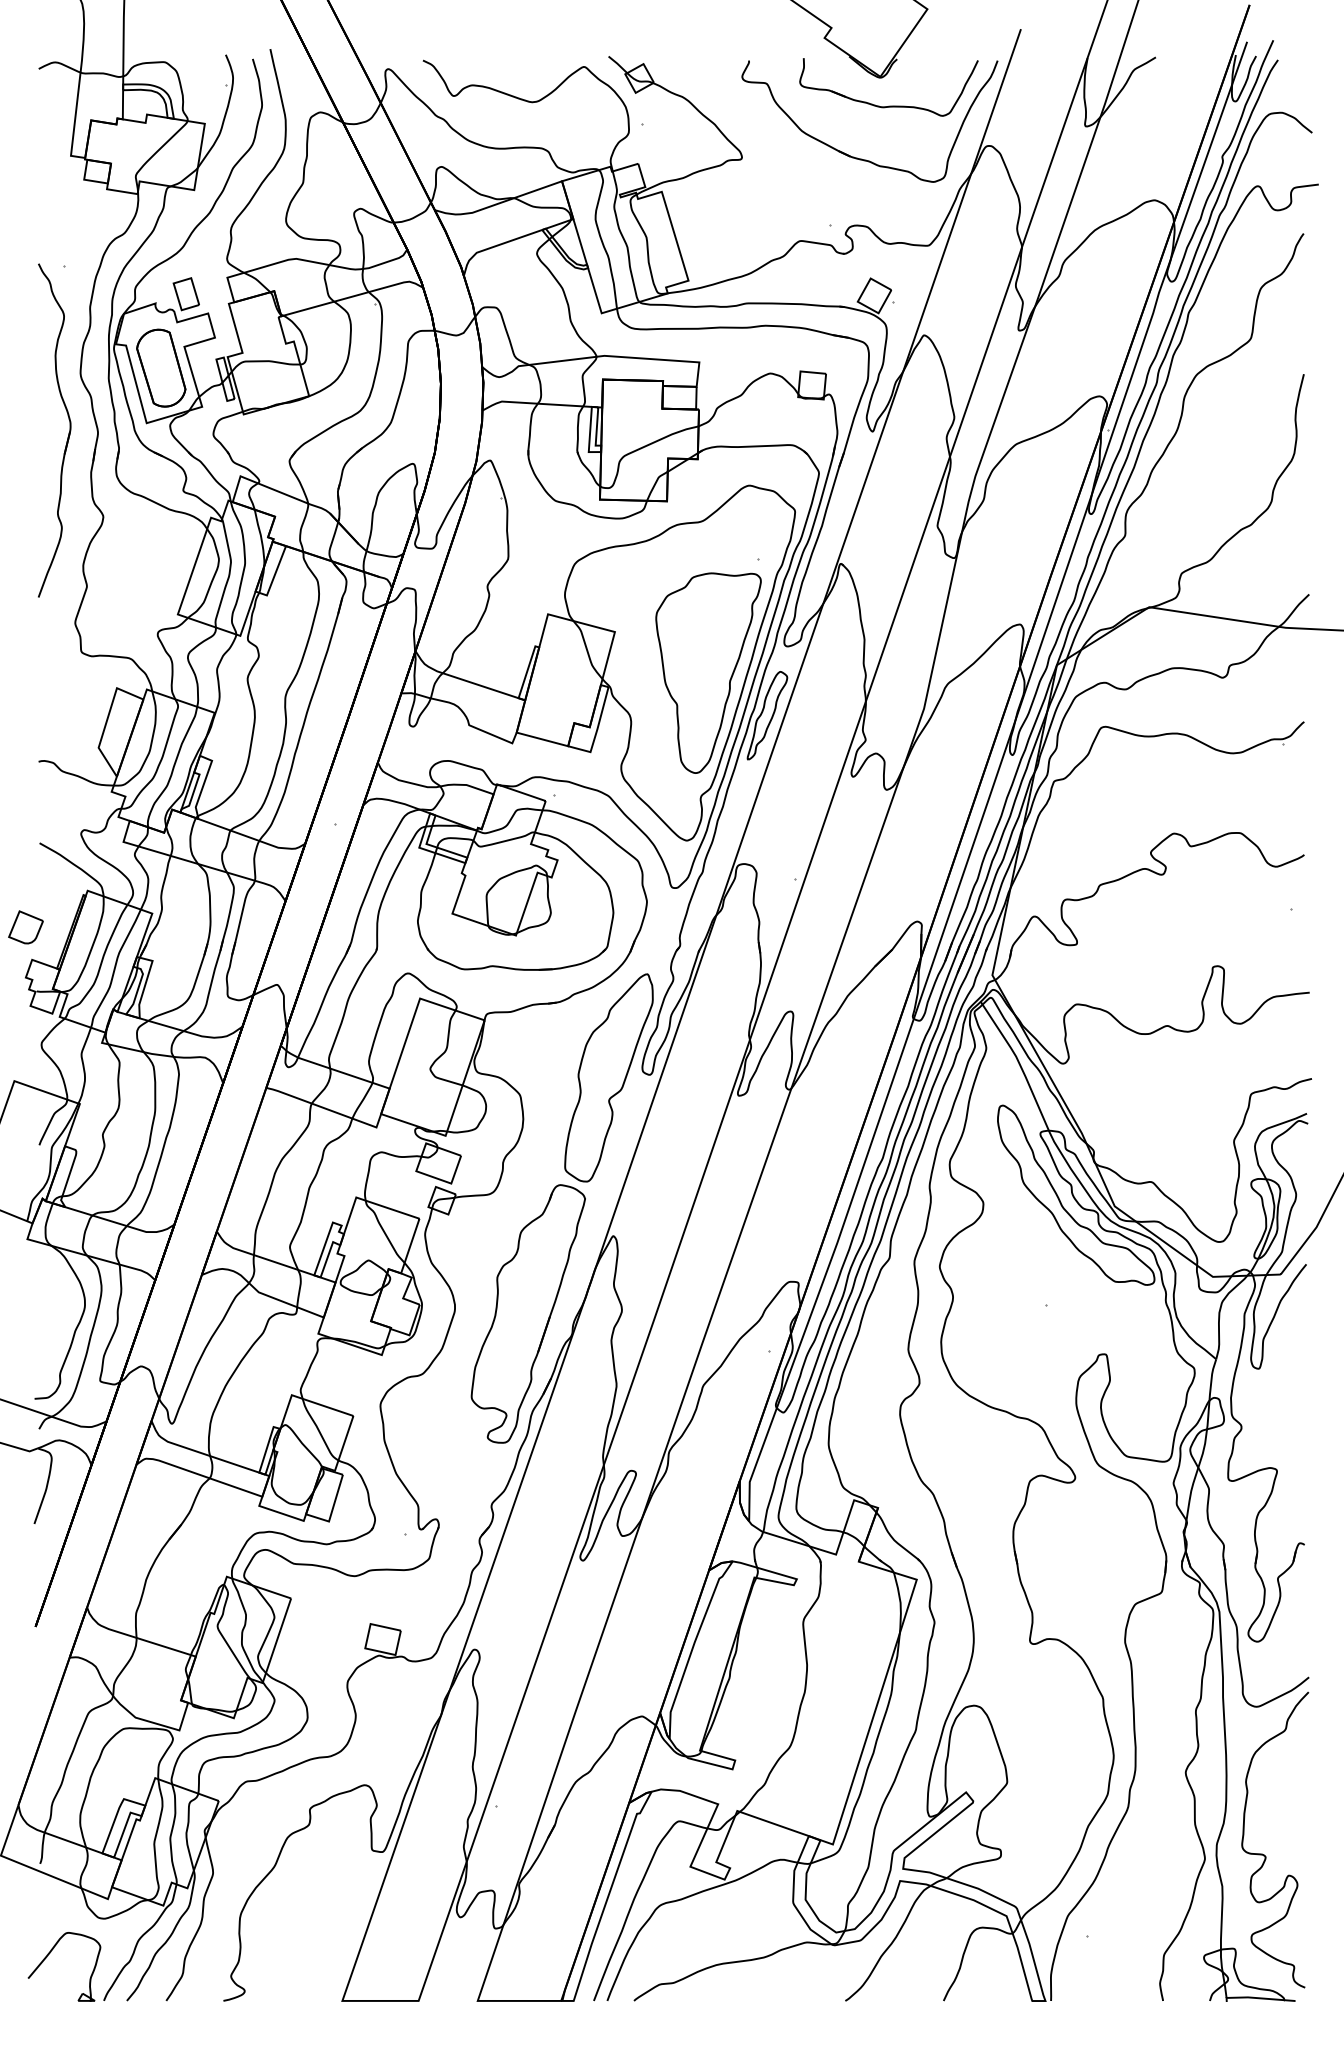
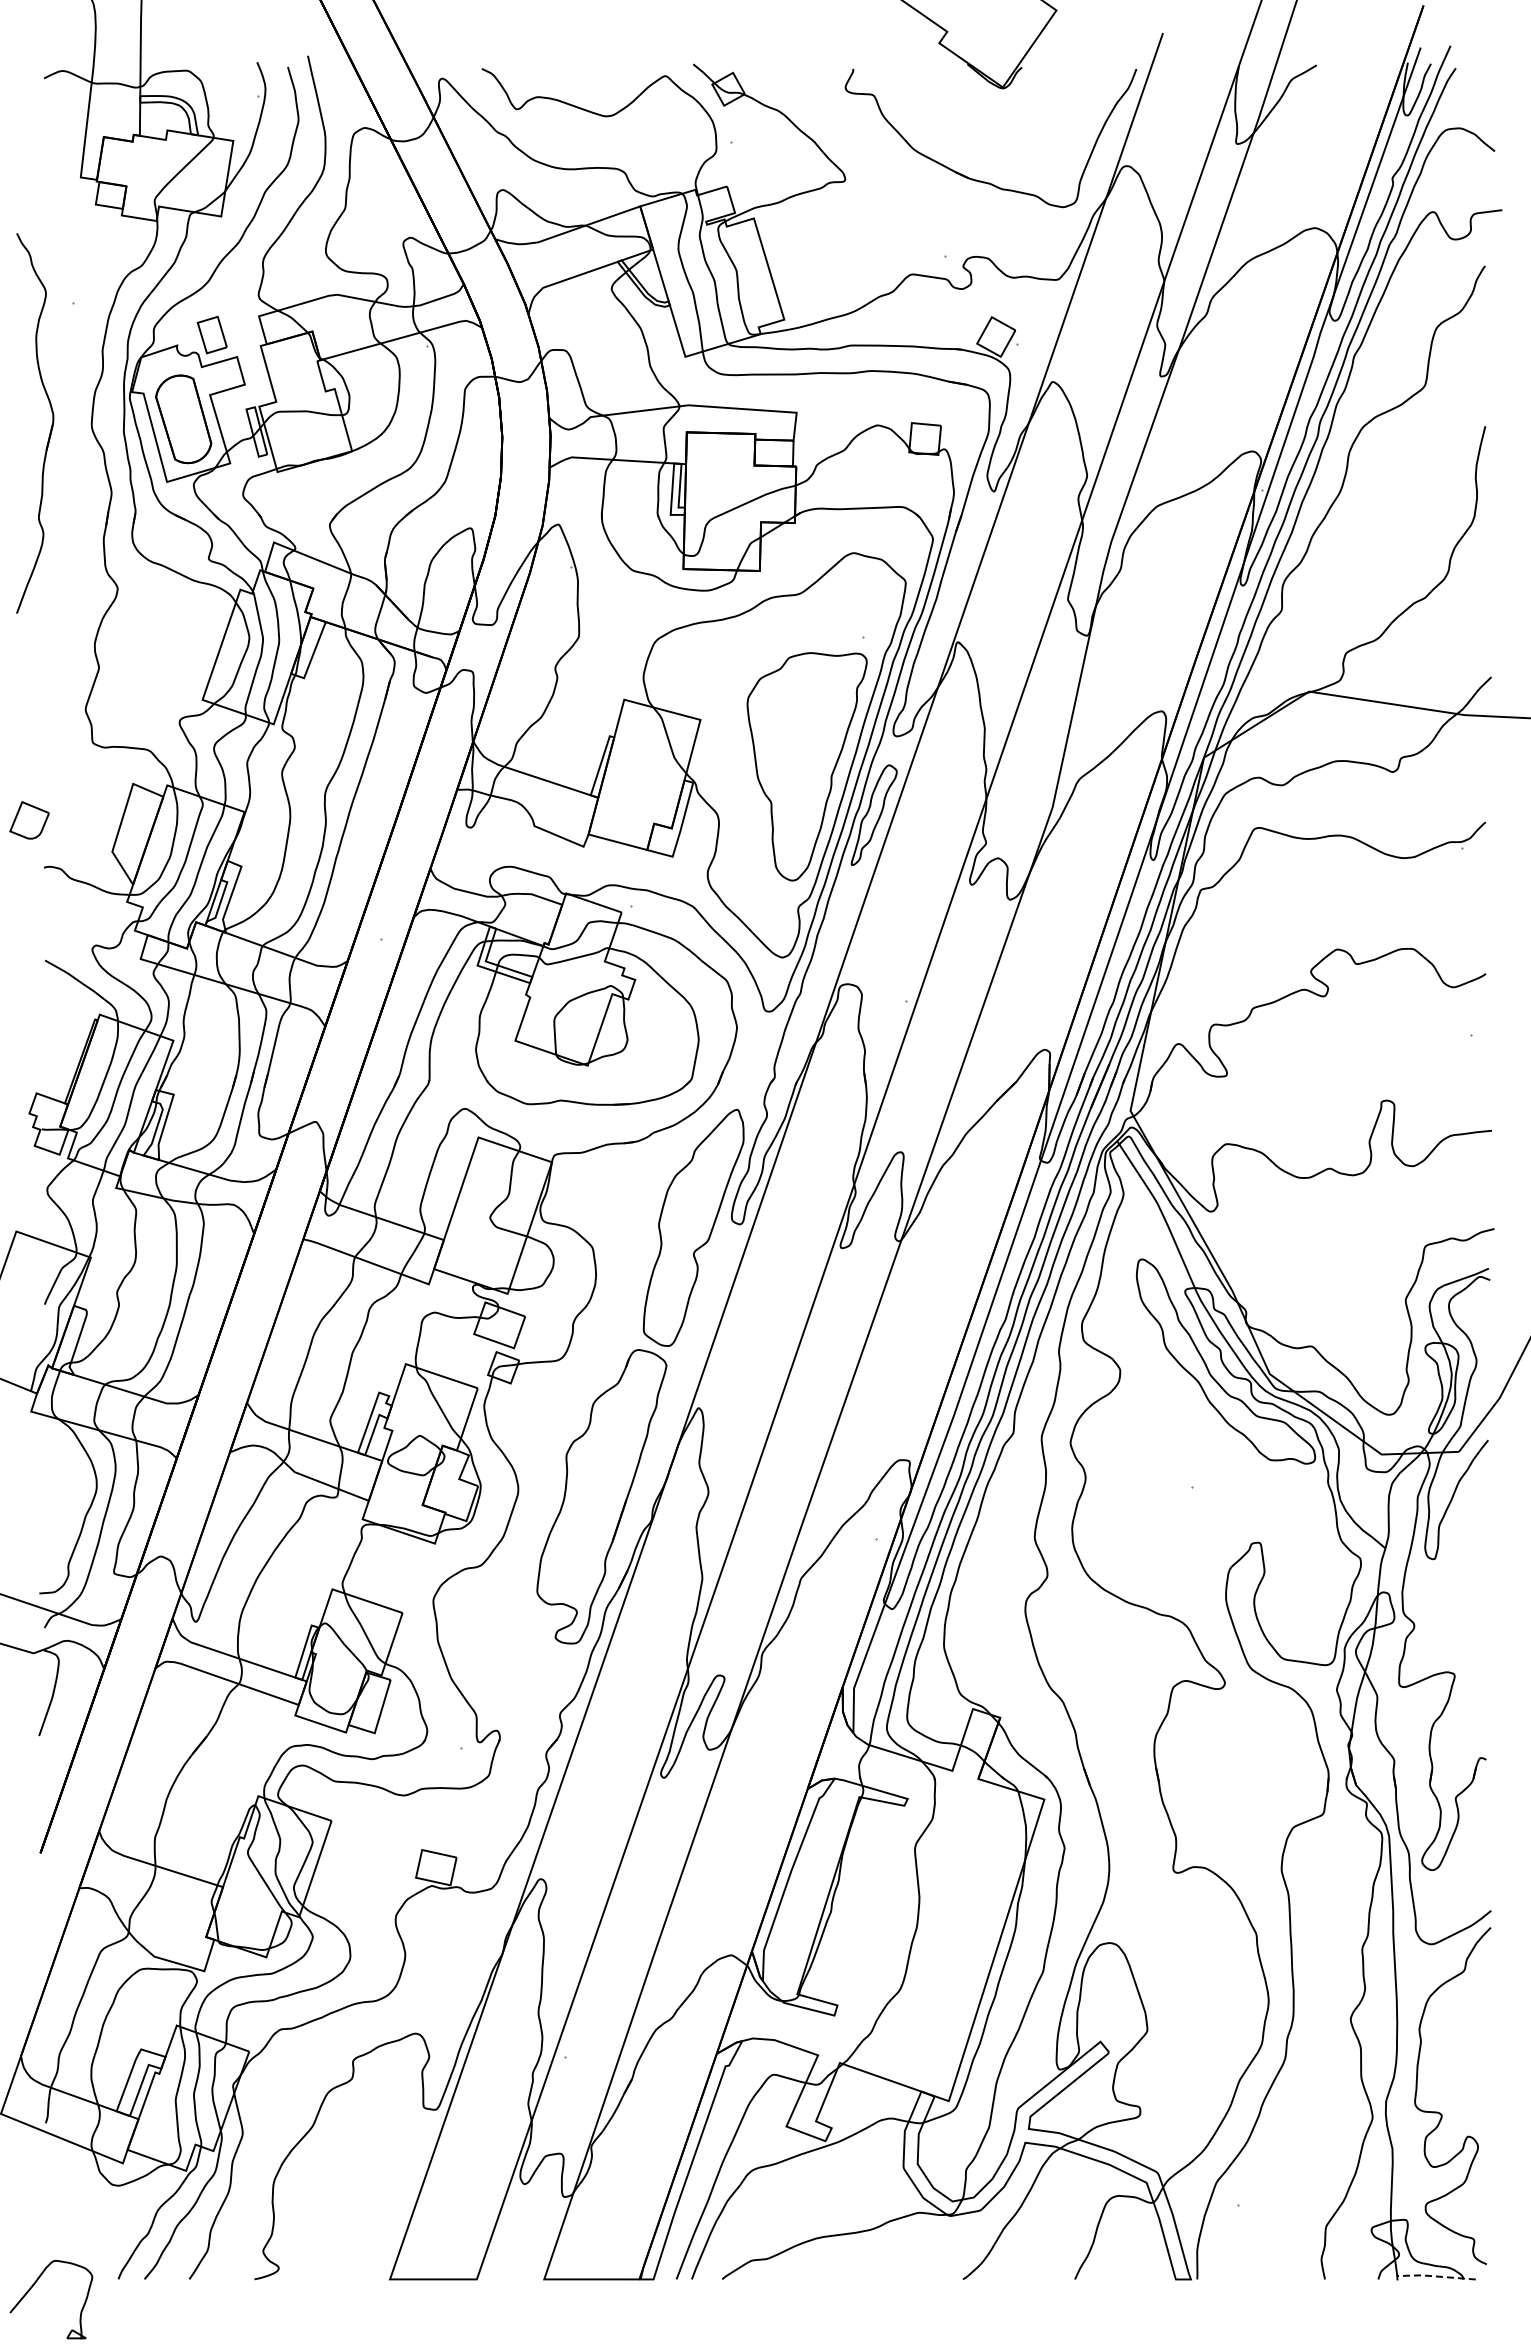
part: (888, 105) -> (1012, 120), removed
part: (68, 435) -> (50, 428), moved
part: (25, 927) -> (29, 820), moved
part: (49, 1954) -> (34, 2285), moved
line: (1261, 1998) -> (1436, 2276), solid -> dashed

